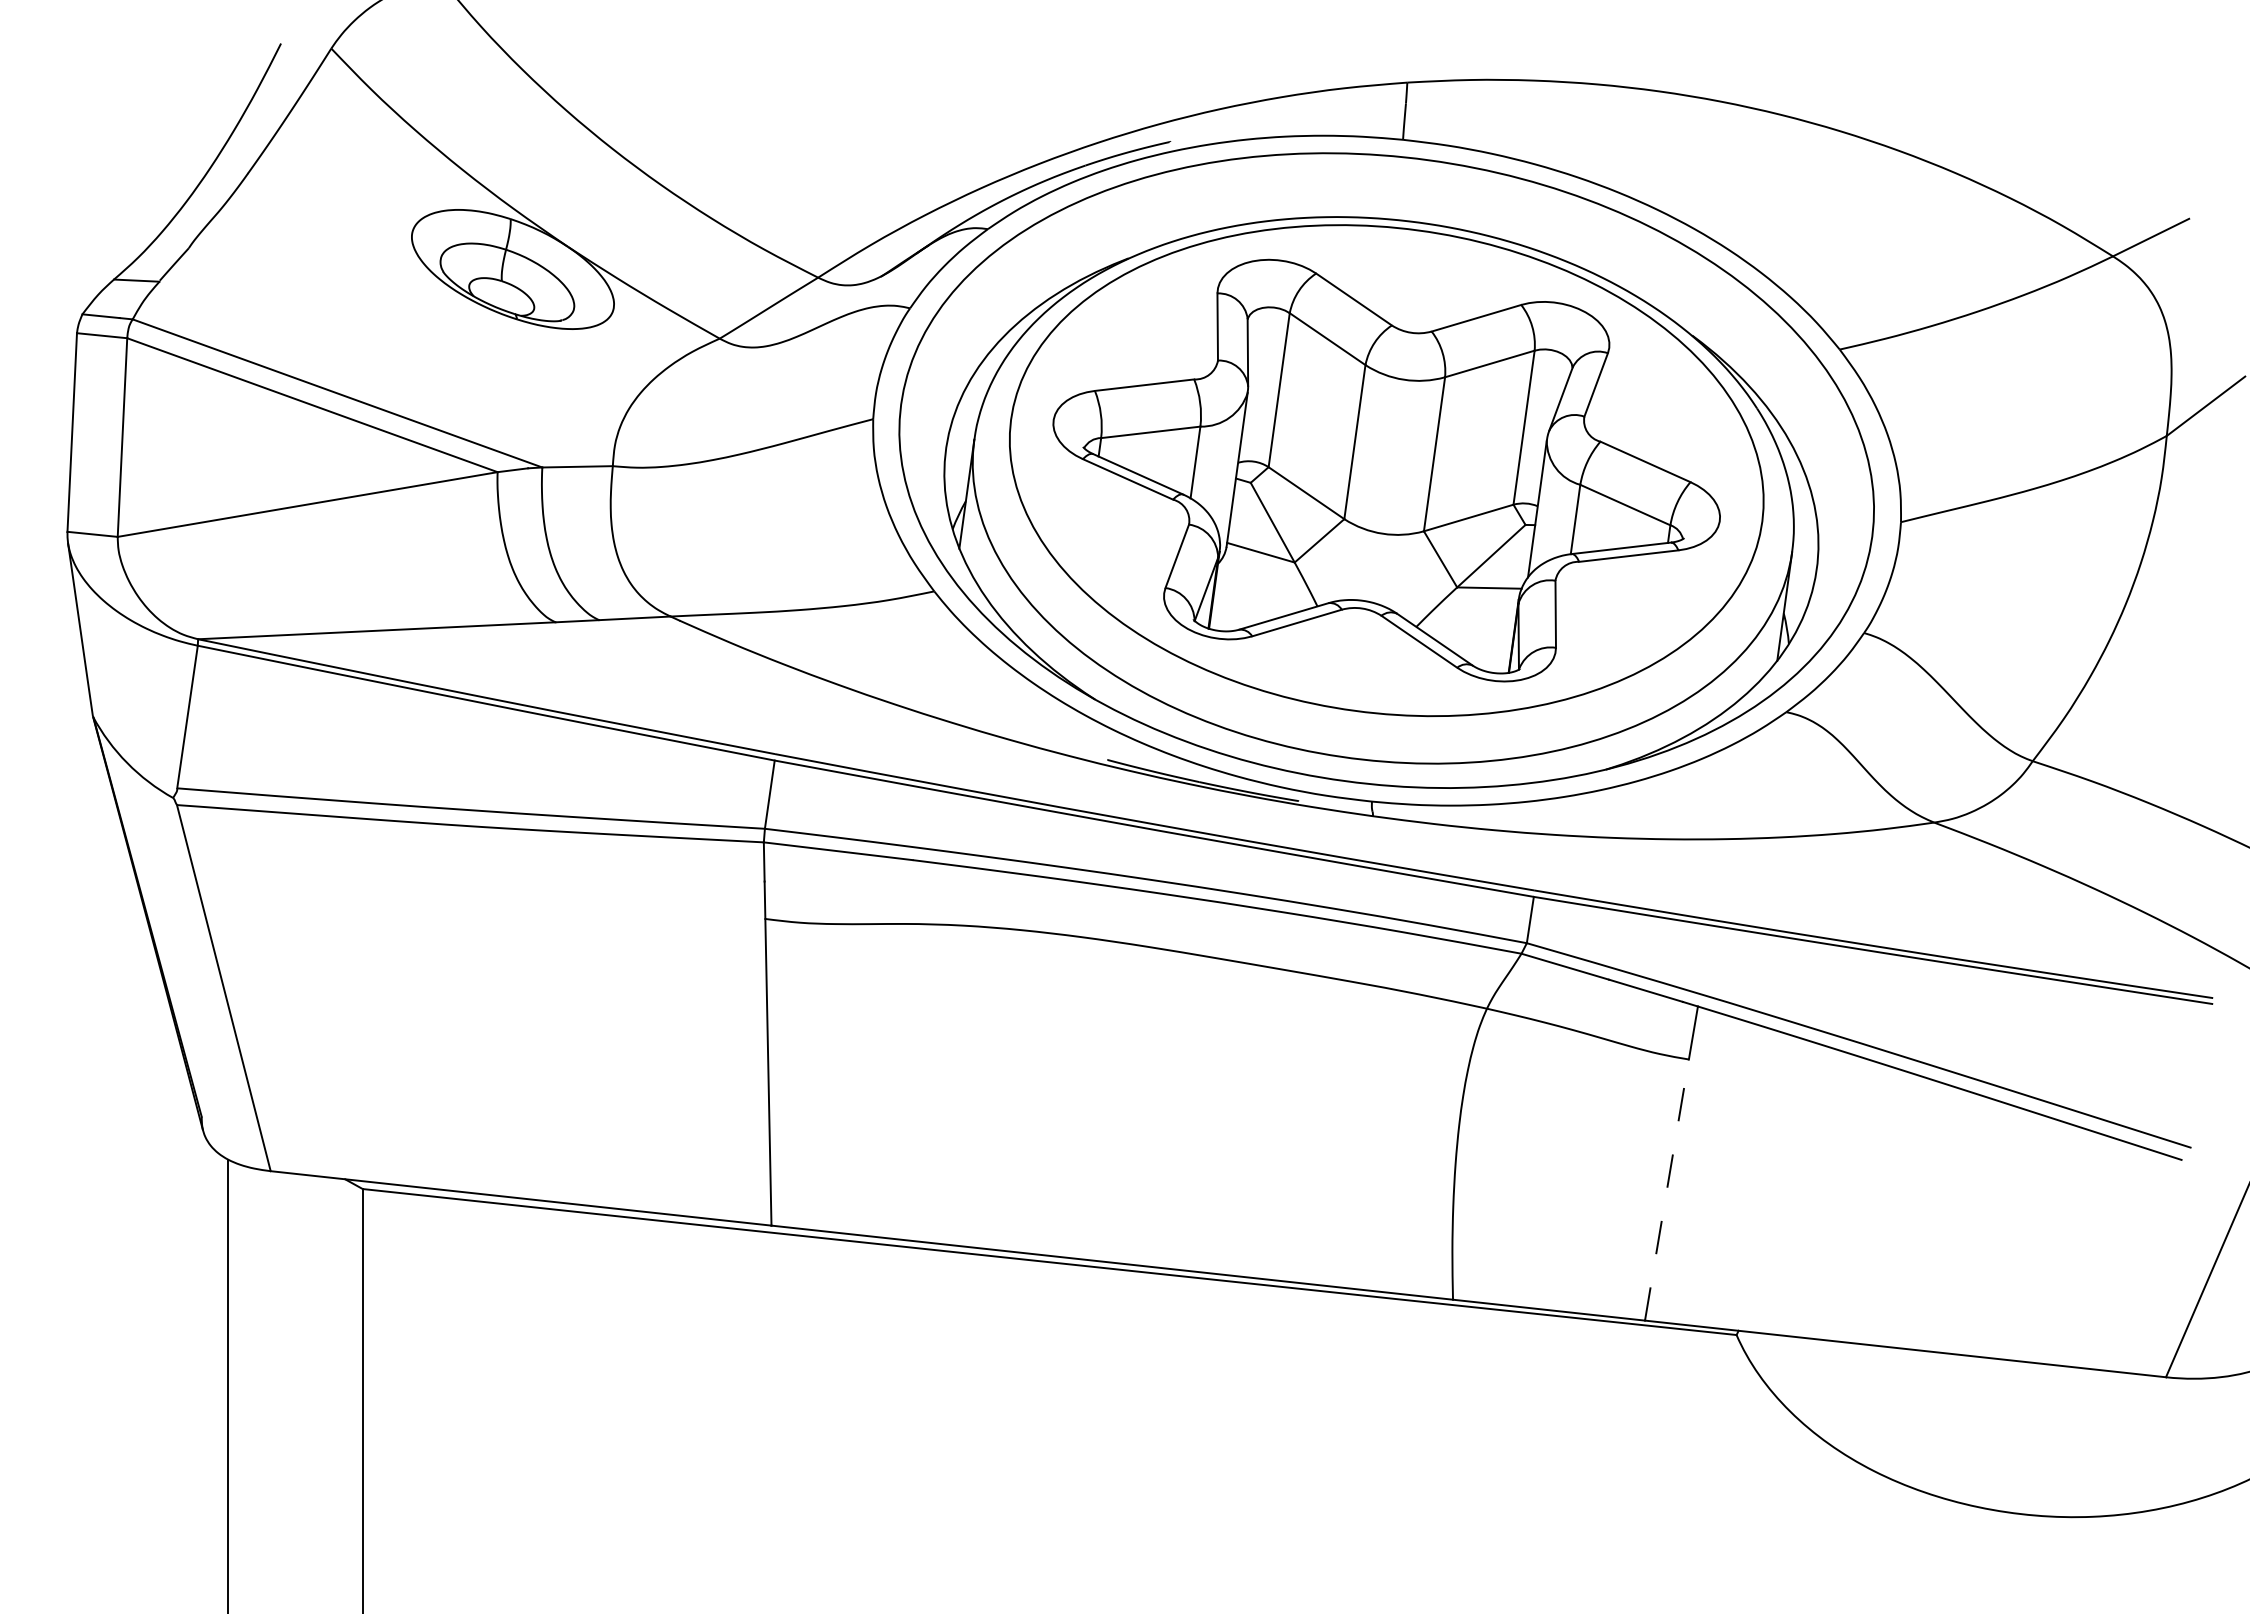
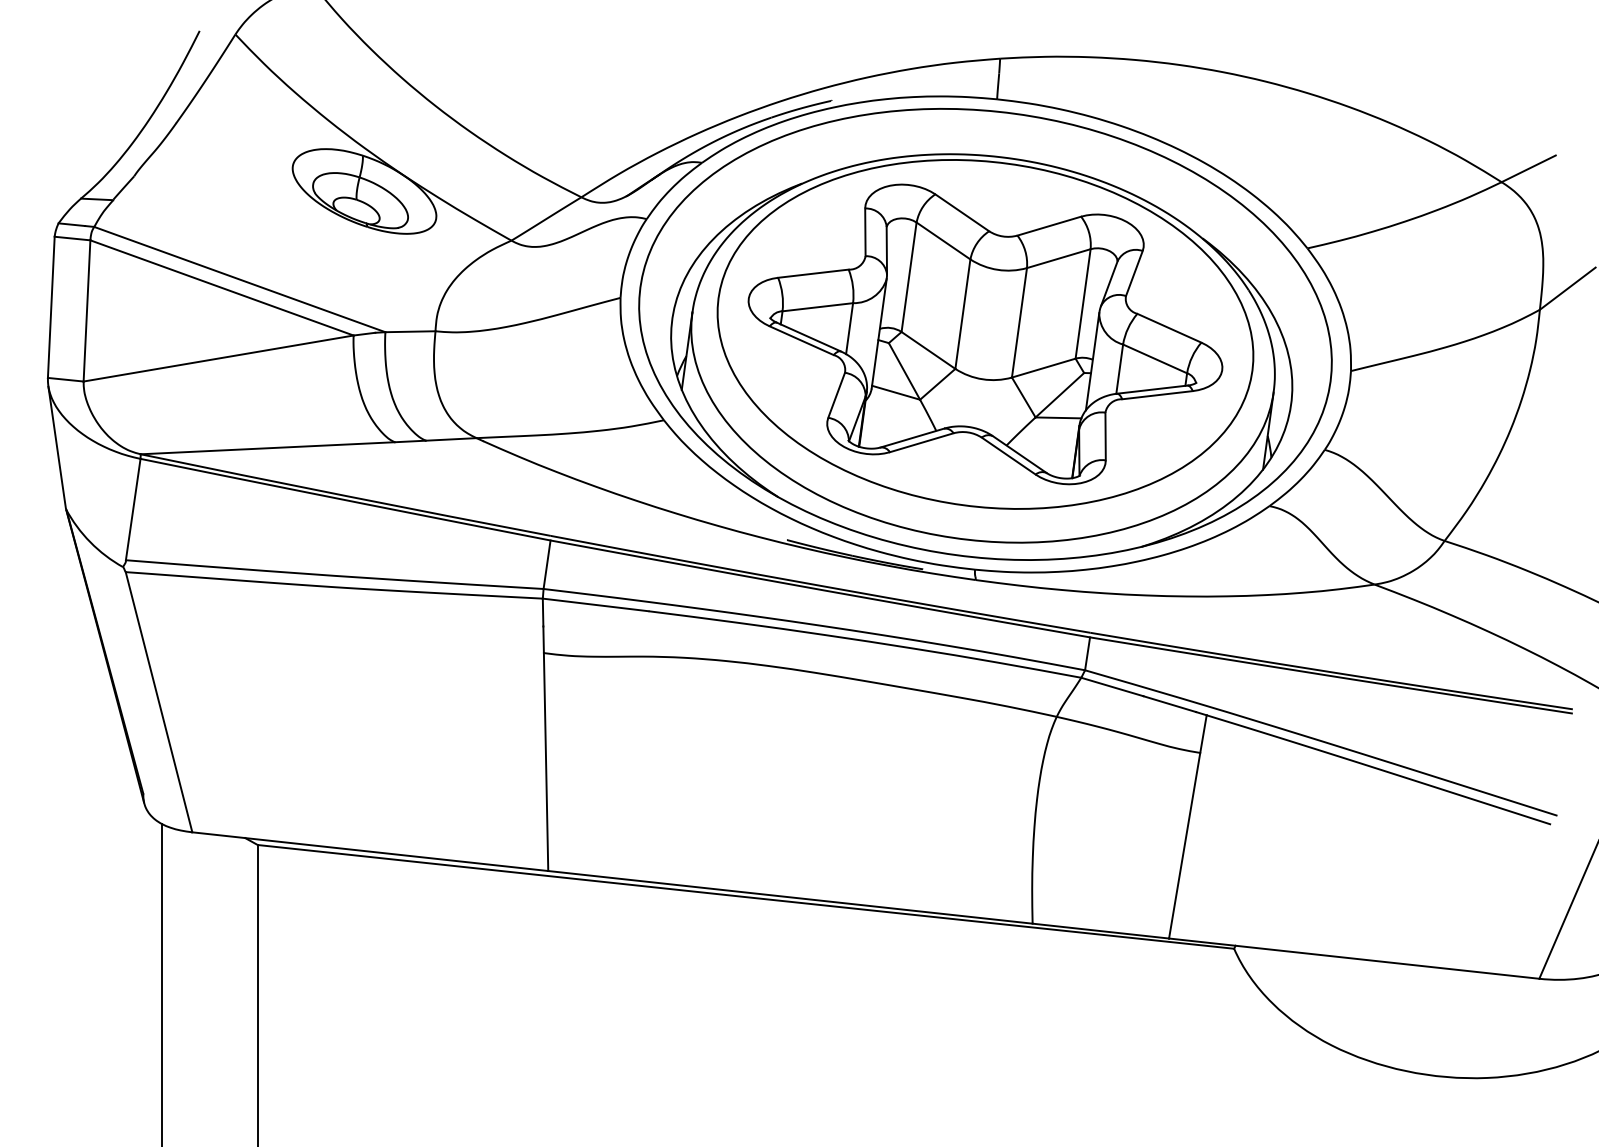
line: (1667, 1189) -> (1185, 845), dashed -> solid

